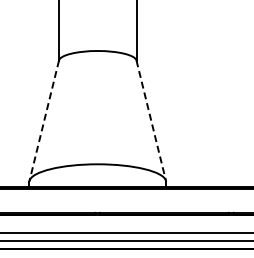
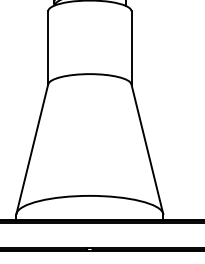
line: (44, 121) -> (32, 149), dashed -> solid
line: (151, 121) -> (147, 149), dashed -> solid

